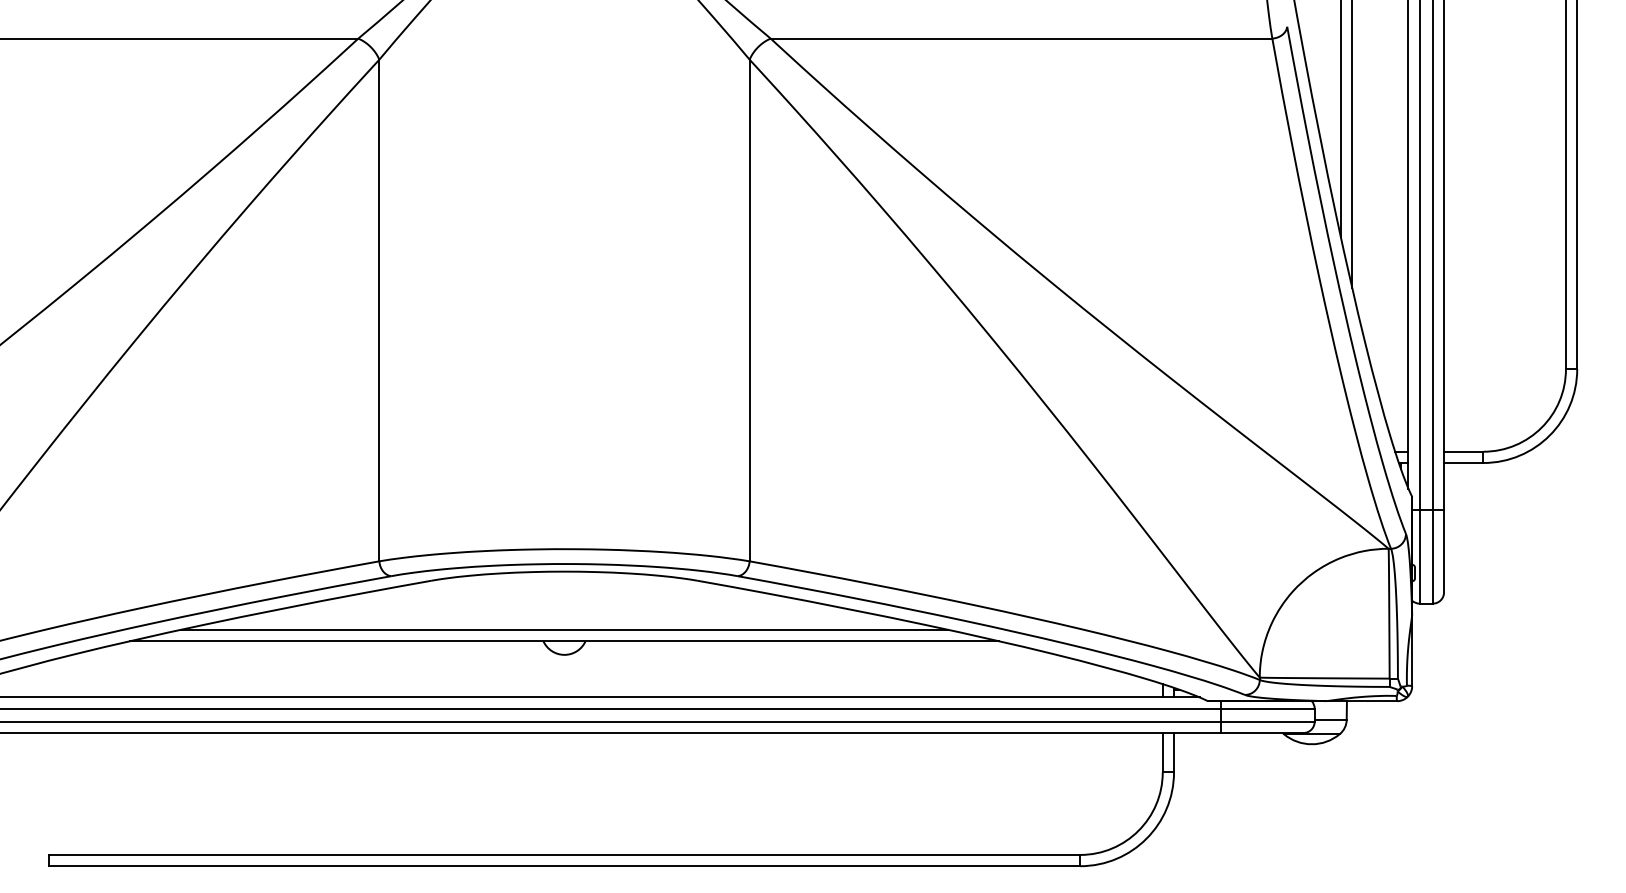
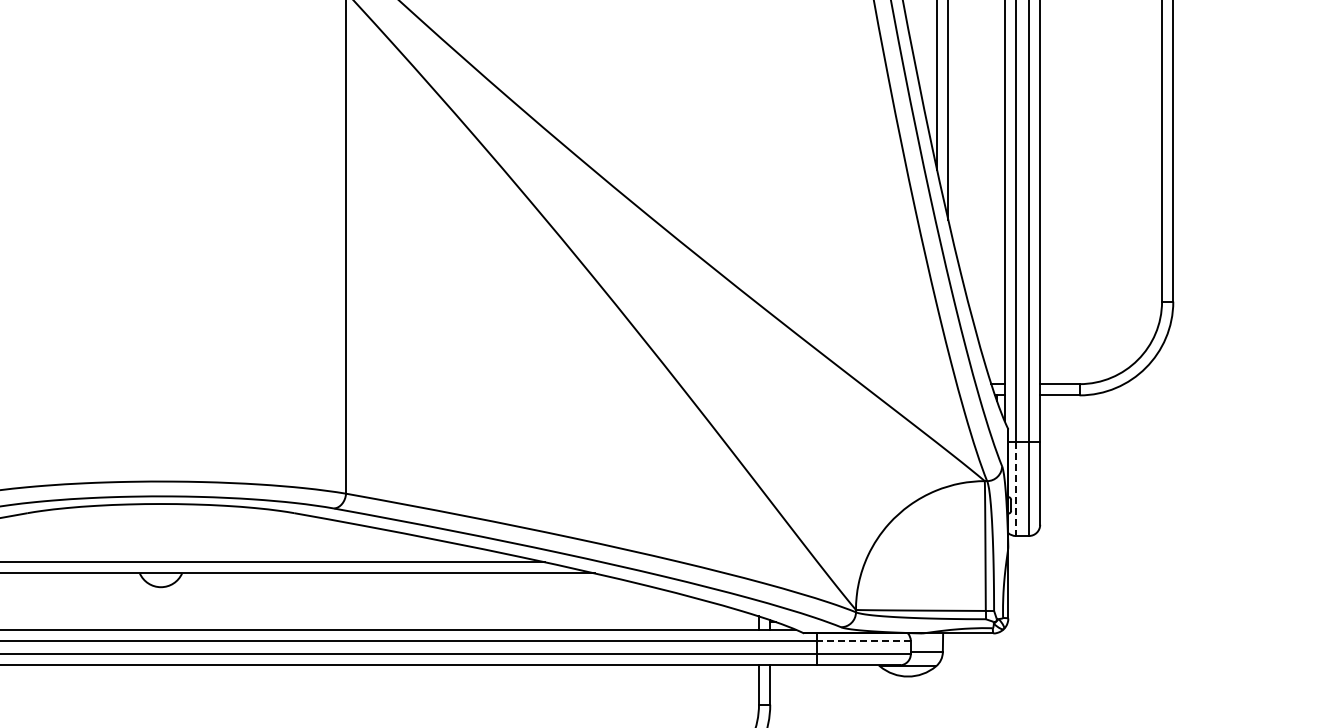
line: (1419, 556) -> (1015, 488), solid -> dashed
line: (1267, 708) -> (863, 640), solid -> dashed

